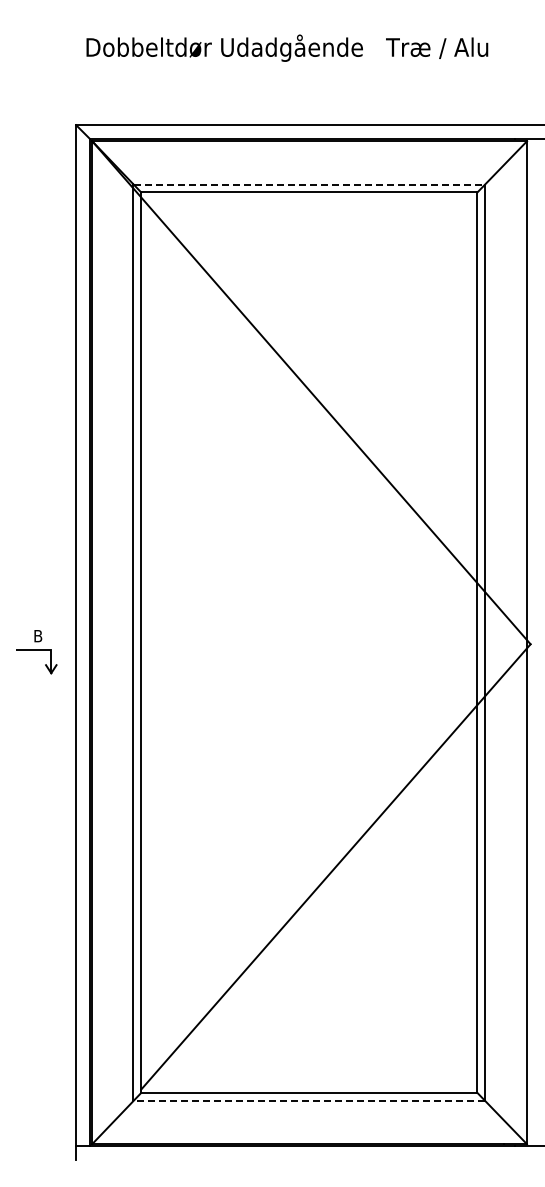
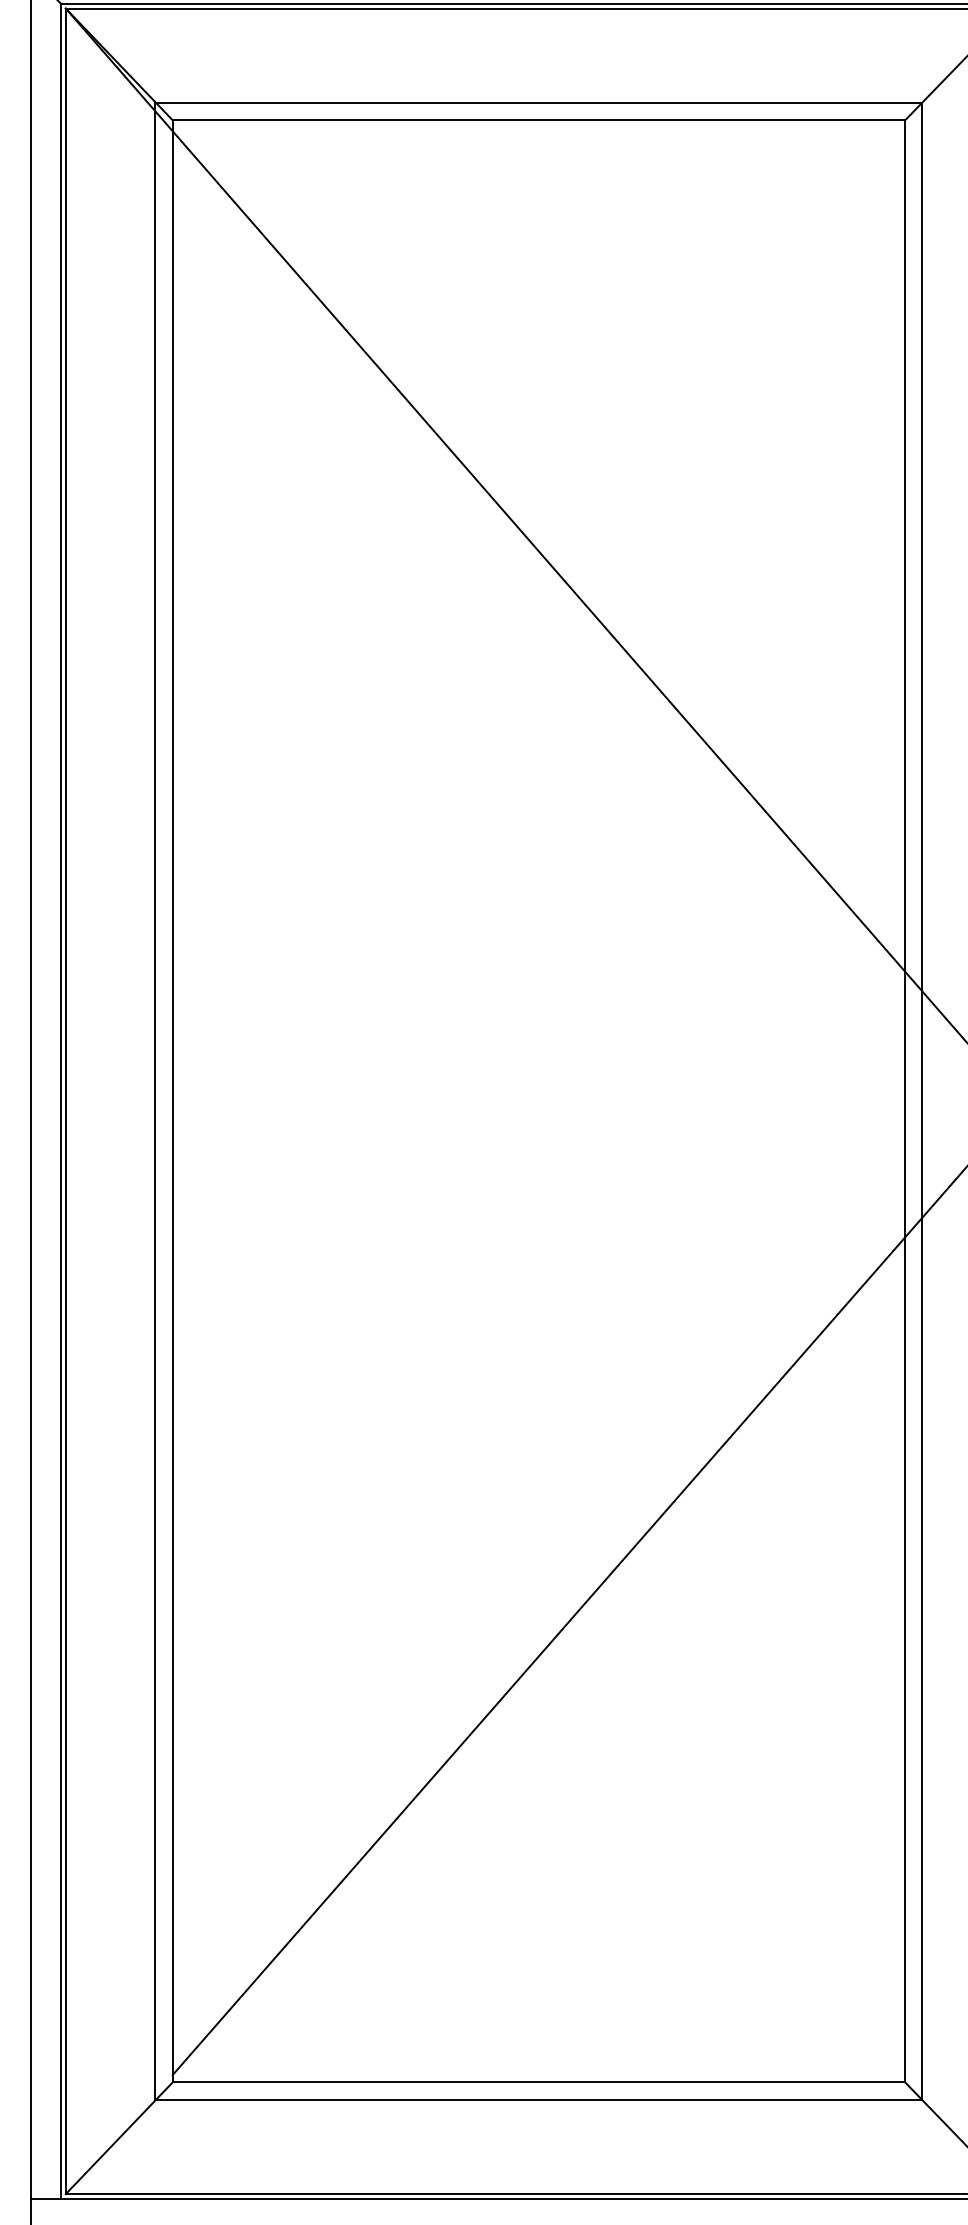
line: (309, 184) -> (539, 102), dashed -> solid
line: (309, 1100) -> (539, 2098), dashed -> solid

